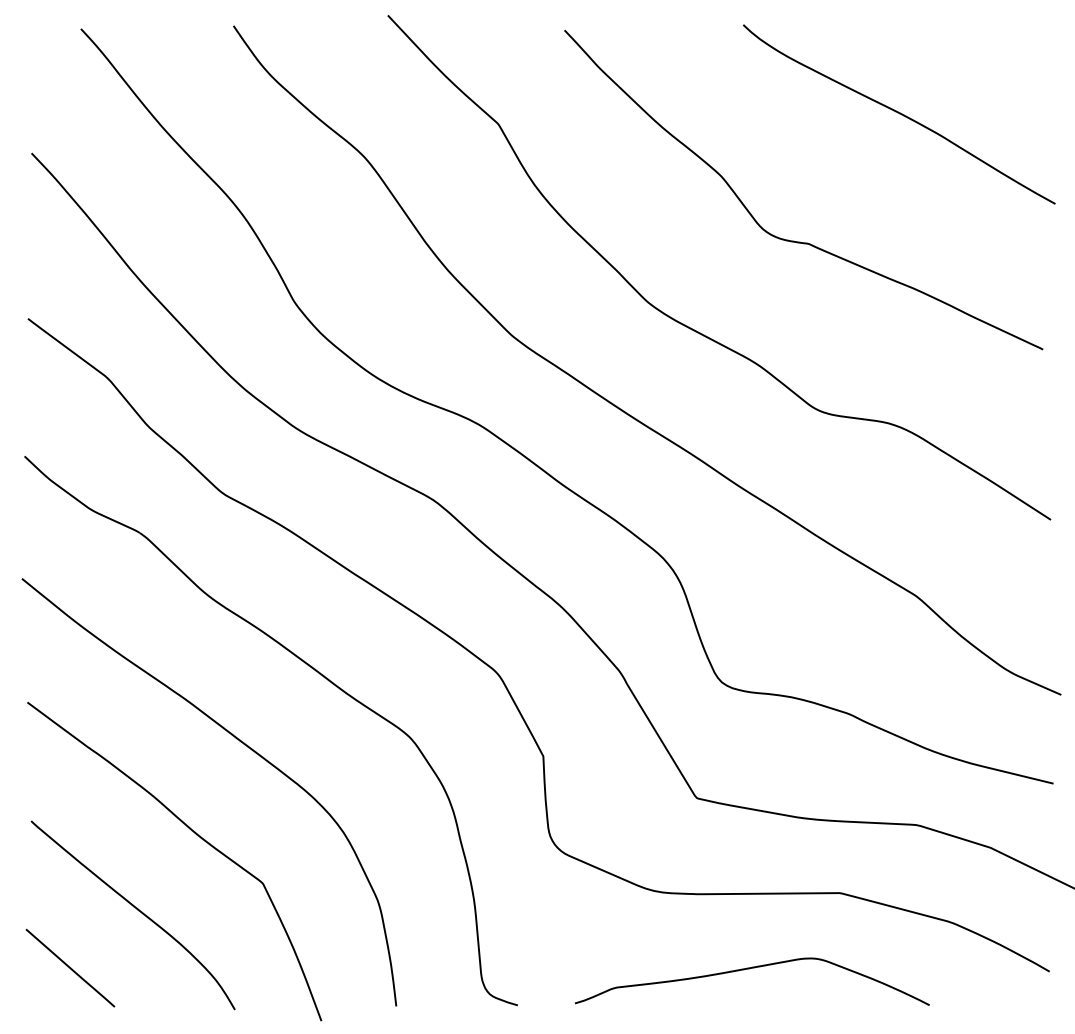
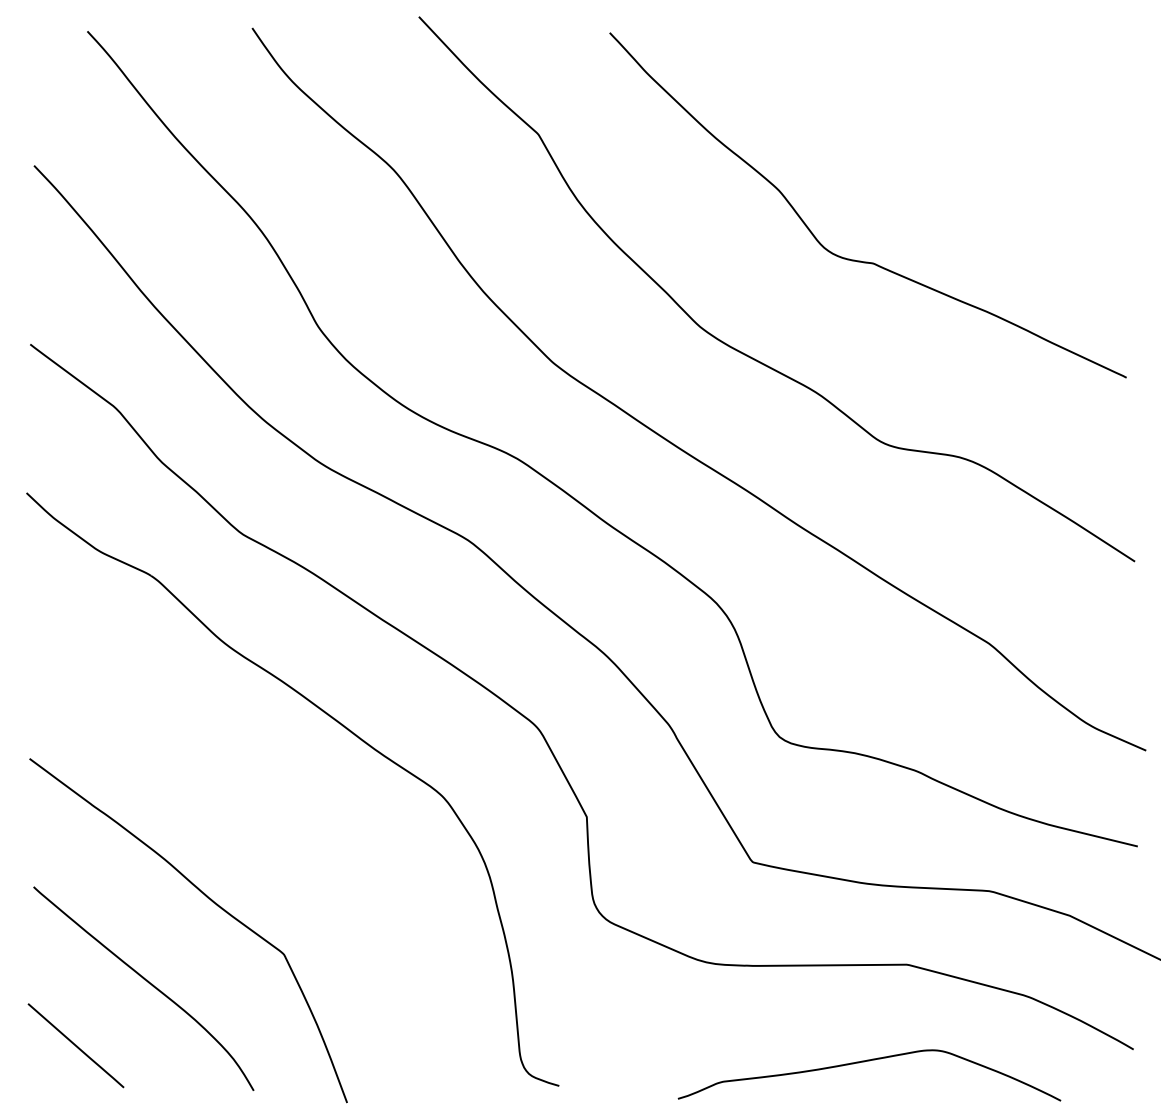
curve: (899, 114) -> (971, 123), removed
curve: (244, 745) -> (264, 805), removed
curve: (747, 969) -> (864, 1062), moved

